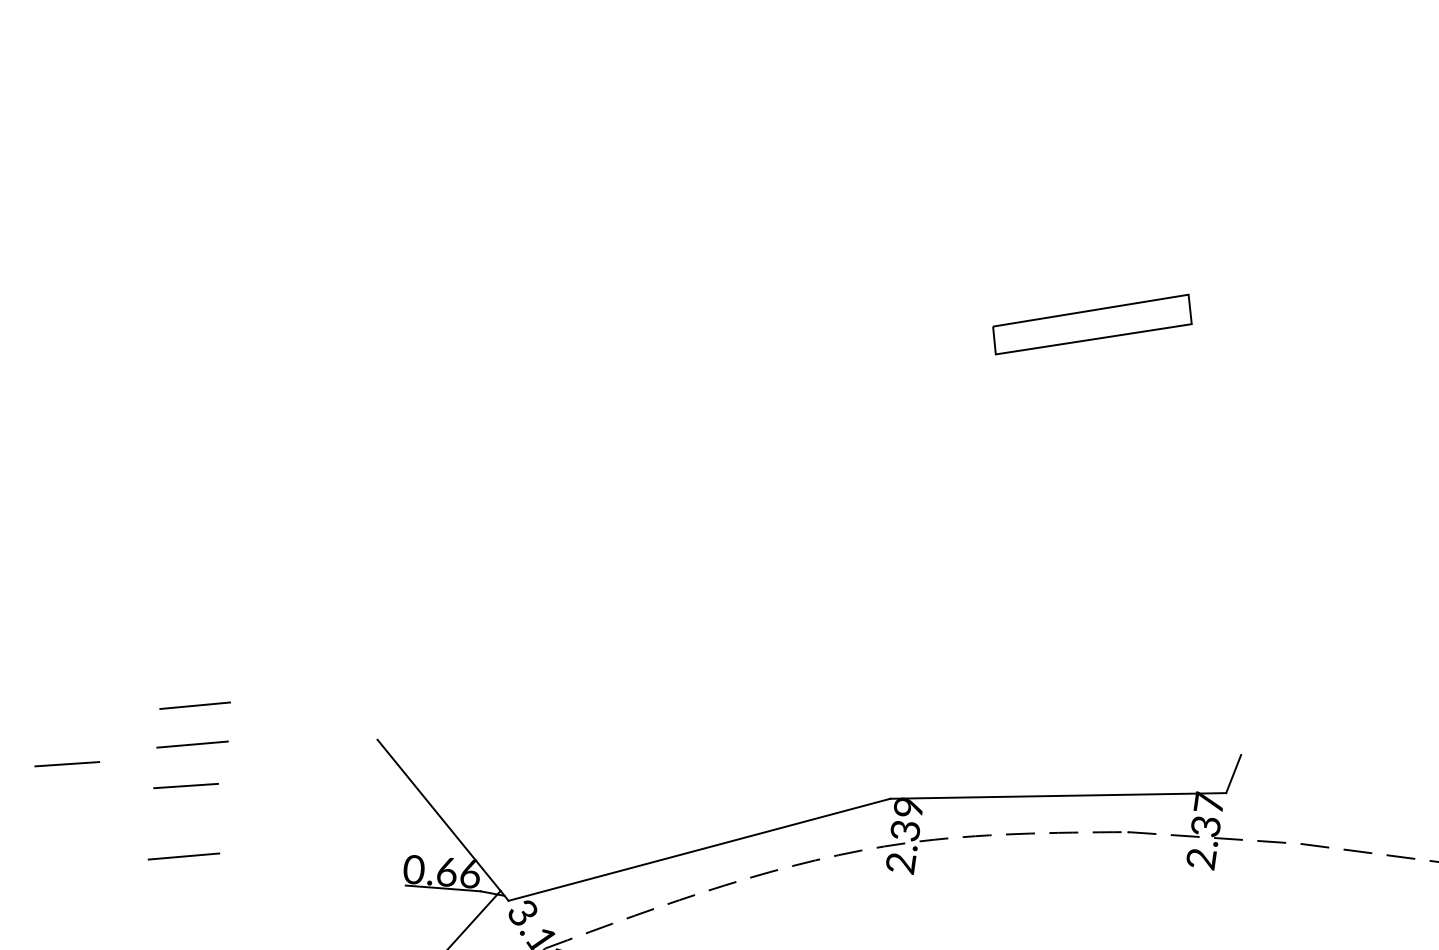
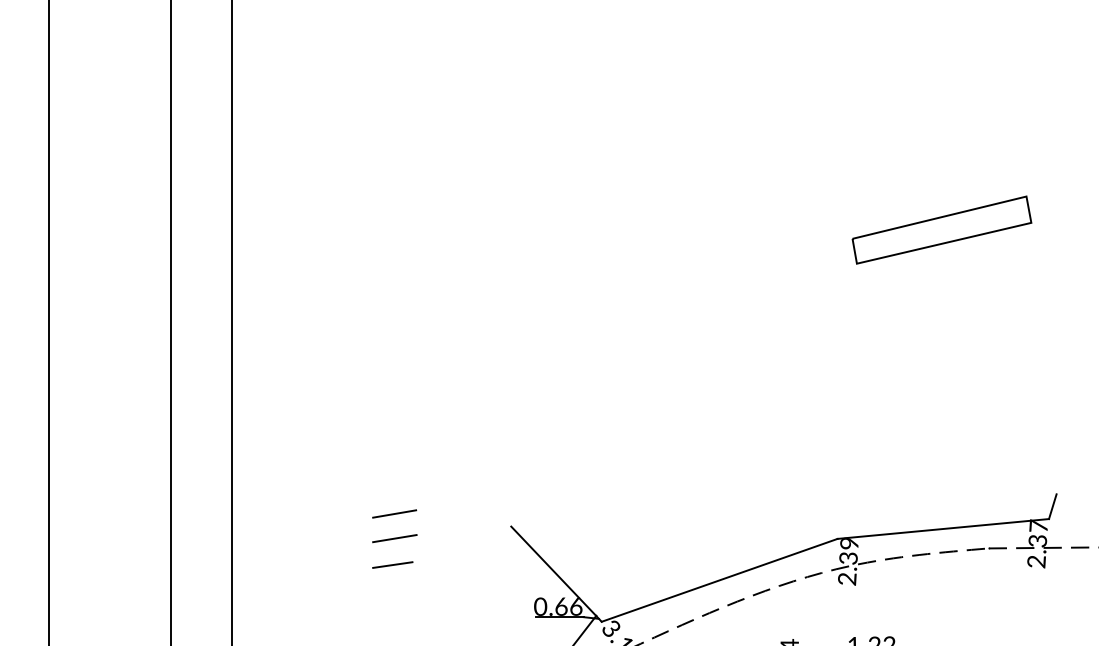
part: (1091, 323) -> (941, 229), size x1.43
line: (66, 763) -> (316, 556), removed
line: (183, 856) -> (394, 609), removed

